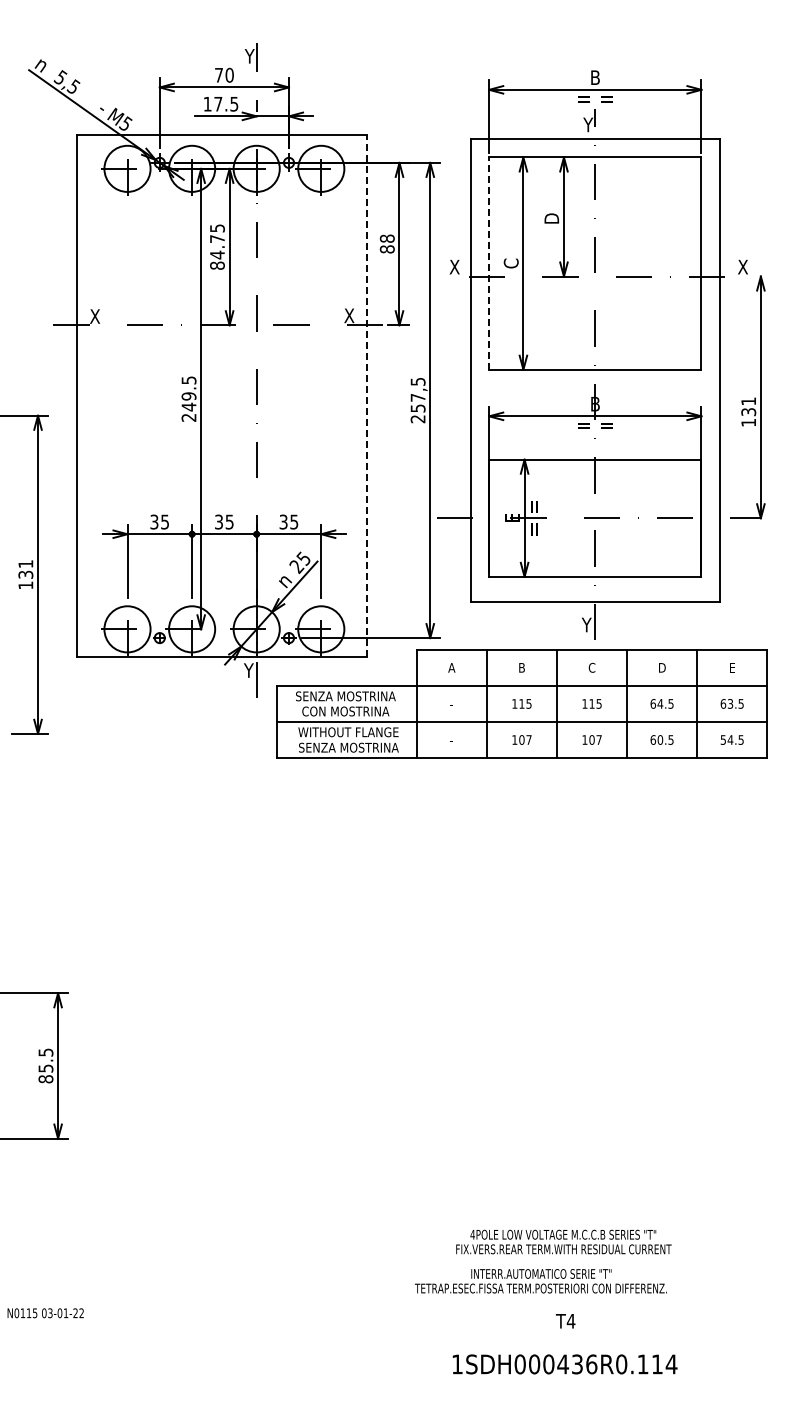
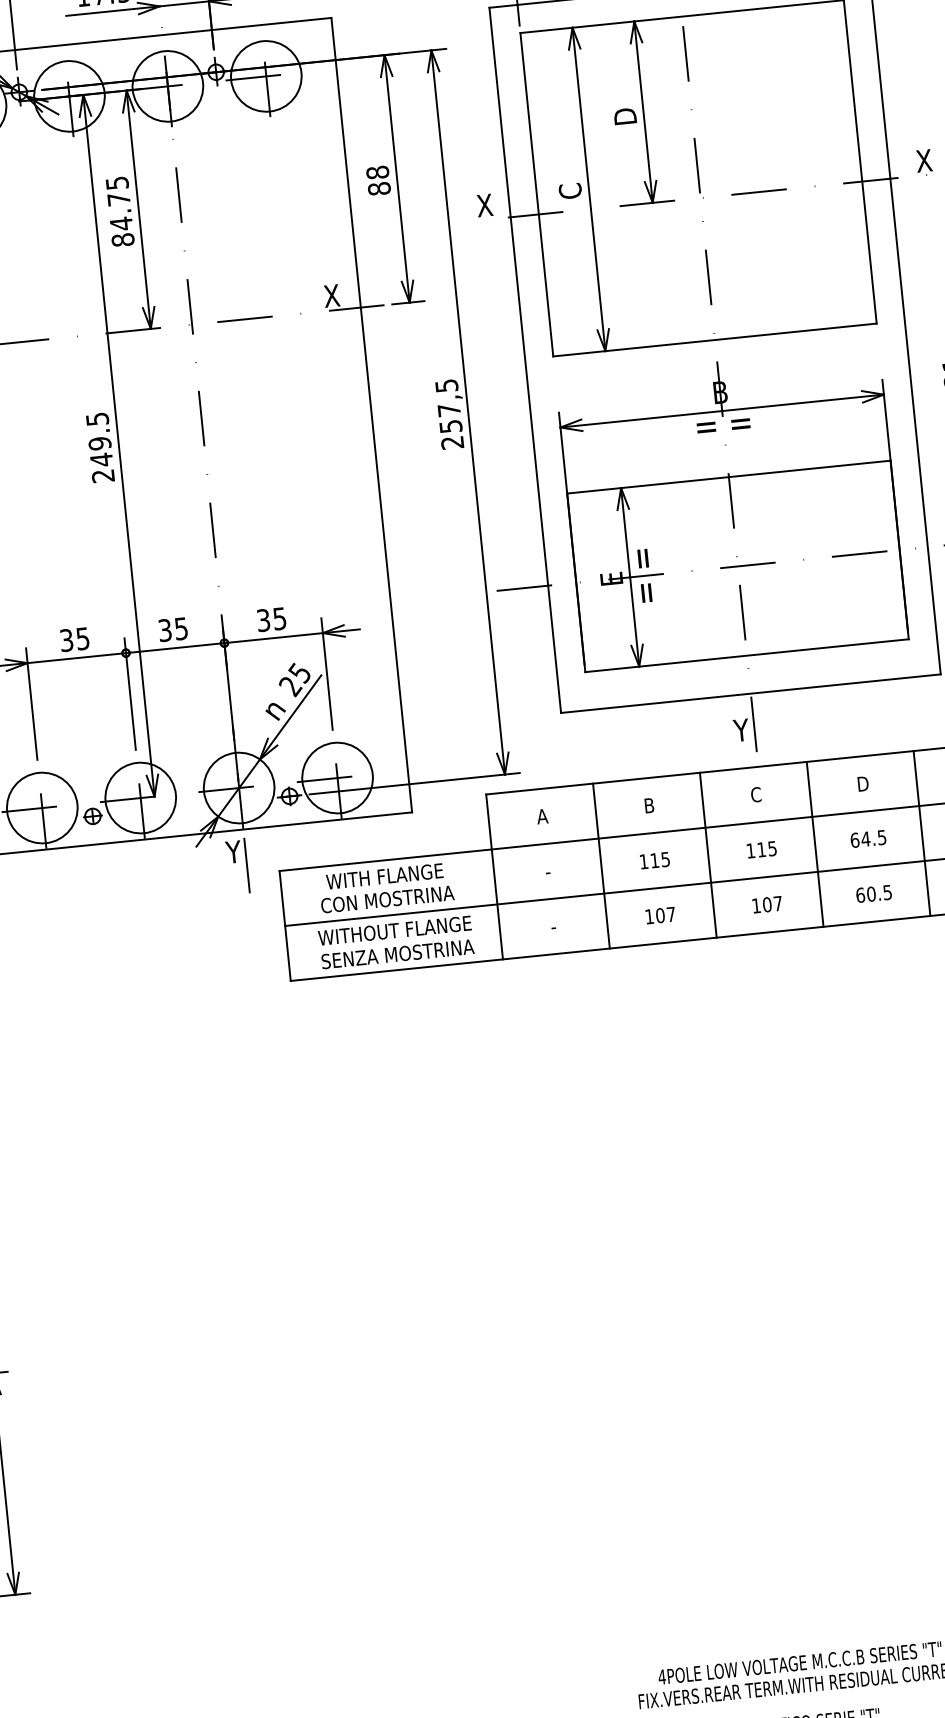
line: (489, 263) -> (537, 194), dashed -> solid
line: (367, 395) -> (371, 414), dashed -> solid
text: (345, 696) -> (384, 876), SENZA MOSTRINA -> WITH FLANGE

